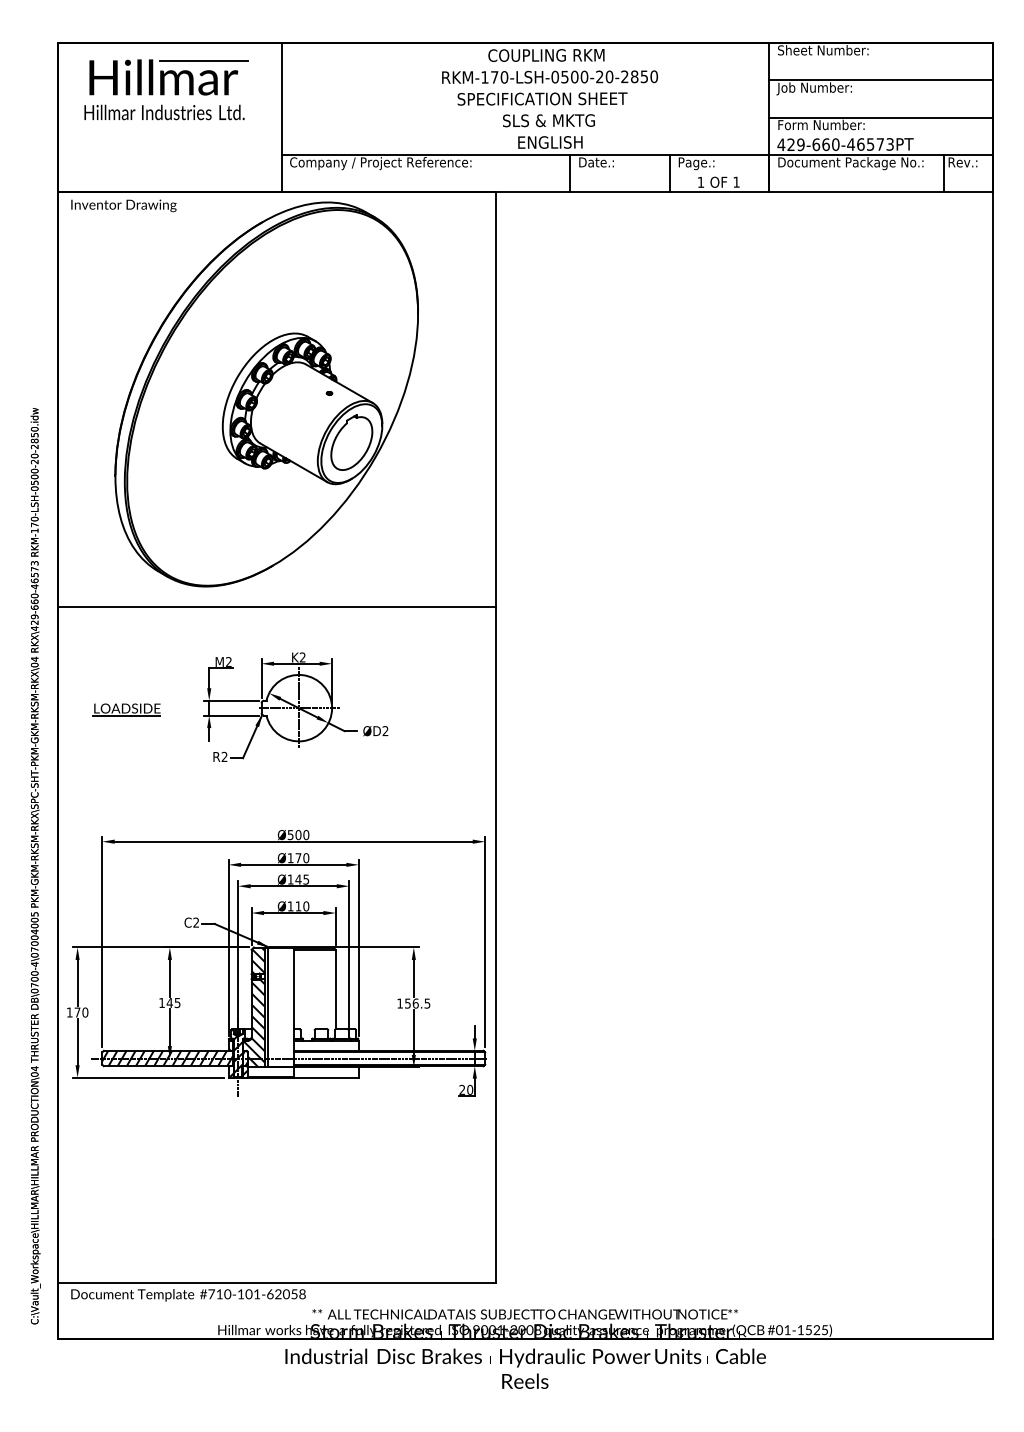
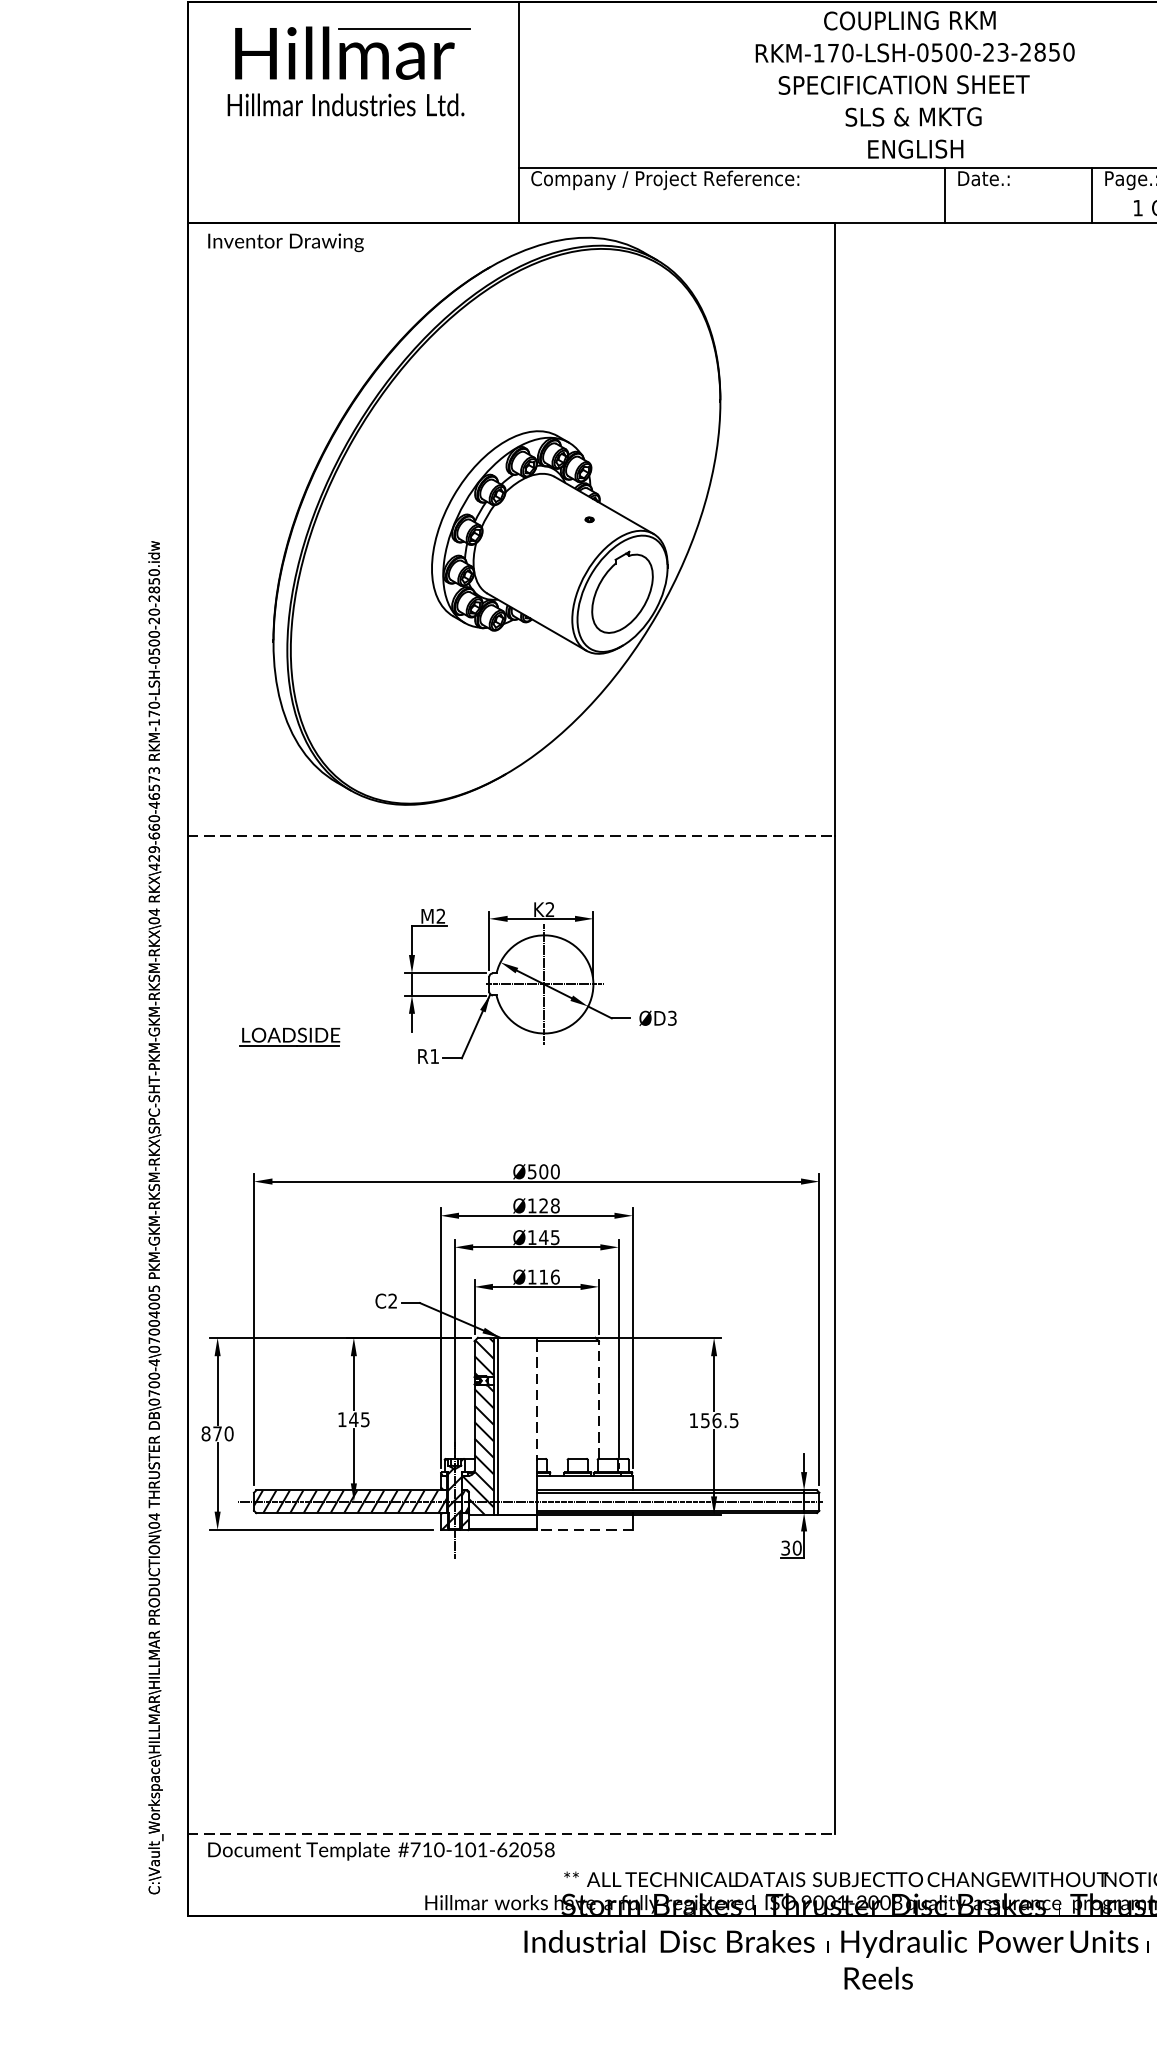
text: (609, 76) -> (1002, 51), RKM-170-LSH-0500-20-2850 -> RKM-170-LSH-0500-23-2850
line: (277, 607) -> (512, 835), solid -> dashed
part: (126, 709) -> (289, 1036), moved
text: (385, 731) -> (672, 1018), ØD2 -> ØD3
text: (224, 756) -> (434, 1055), R2 -> R1
text: (302, 858) -> (549, 1206), Ø170 -> Ø128
text: (306, 906) -> (555, 1277), Ø110 -> Ø116
line: (293, 989) -> (536, 1399), solid -> dashed
line: (335, 989) -> (598, 1399), solid -> dashed
text: (69, 1012) -> (205, 1433), 170 -> 870
line: (326, 1077) -> (585, 1529), solid -> dashed
text: (462, 1089) -> (785, 1547), 20 -> 30
line: (277, 1283) -> (512, 1833), solid -> dashed

